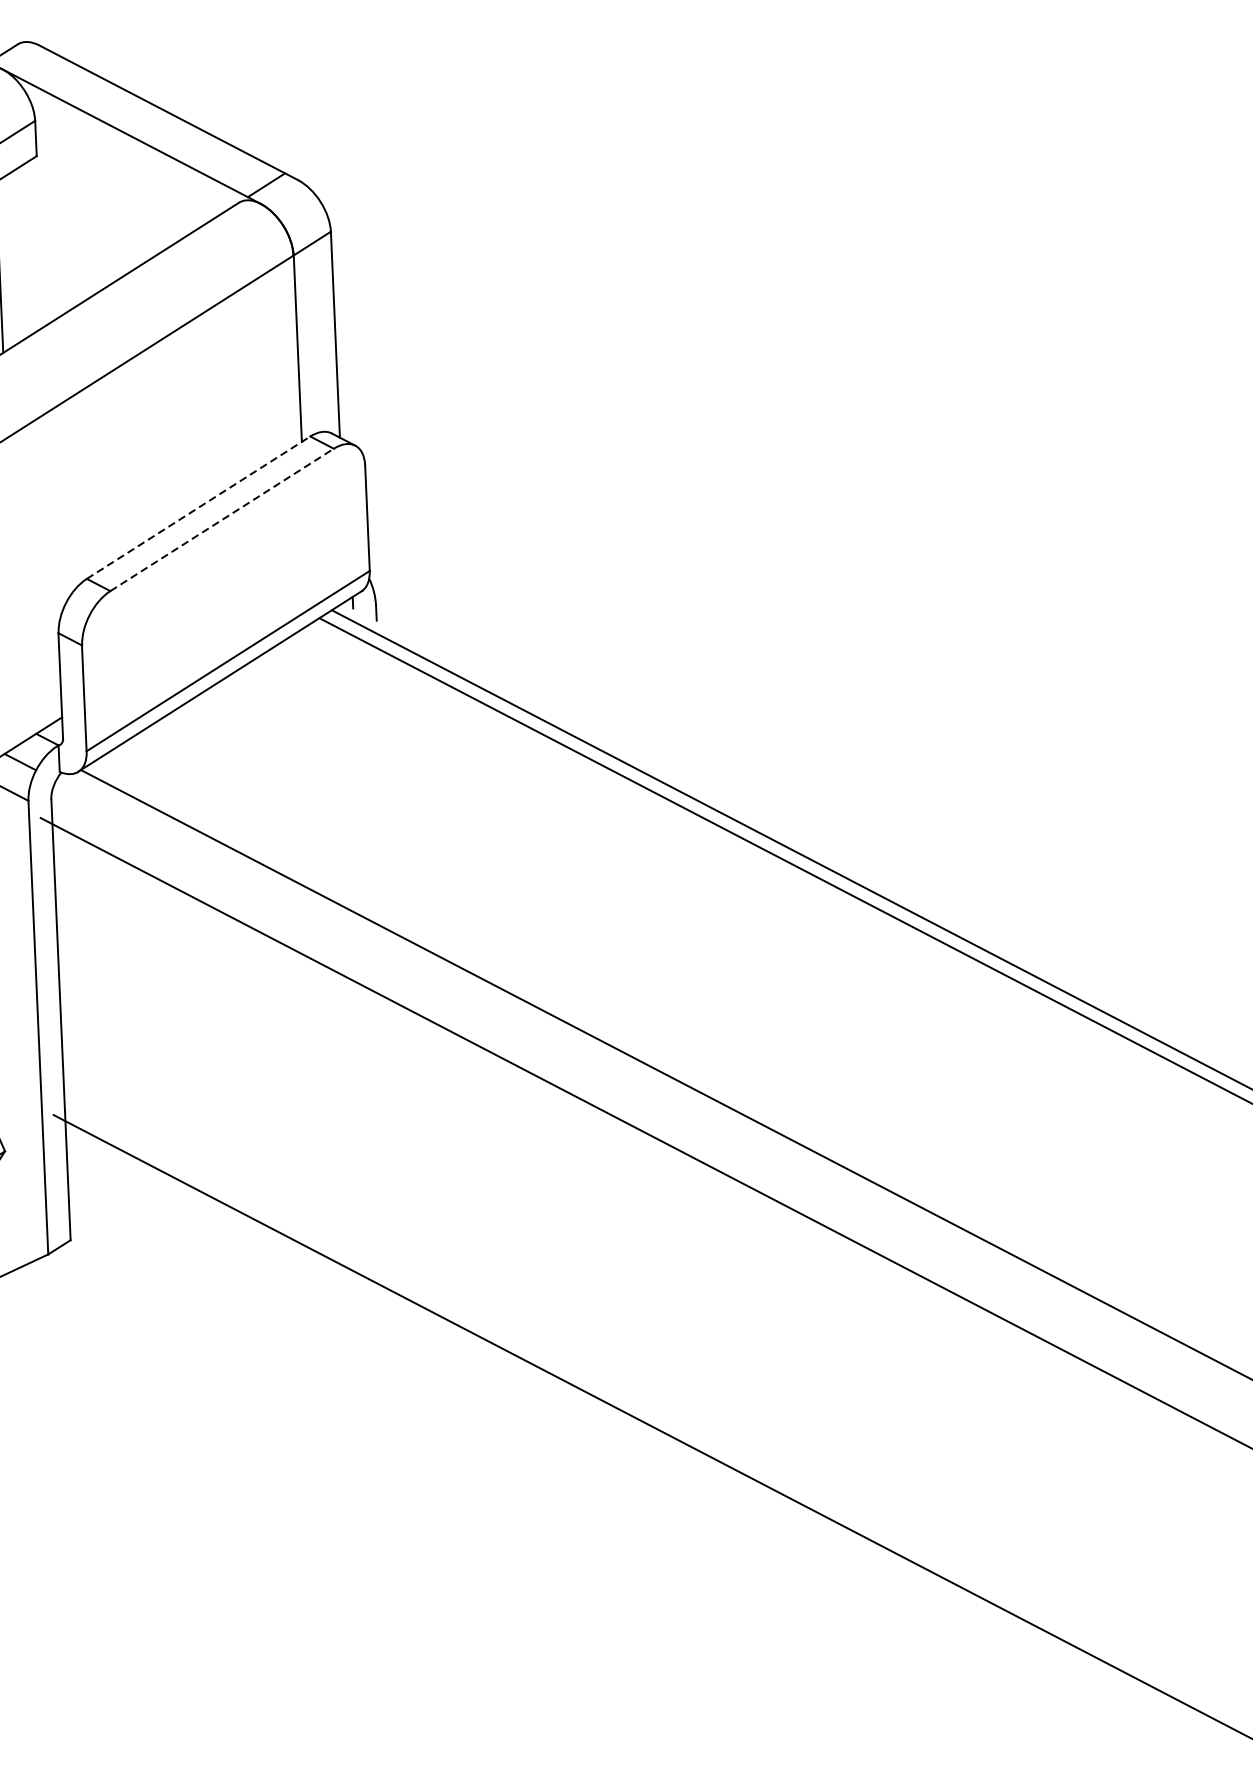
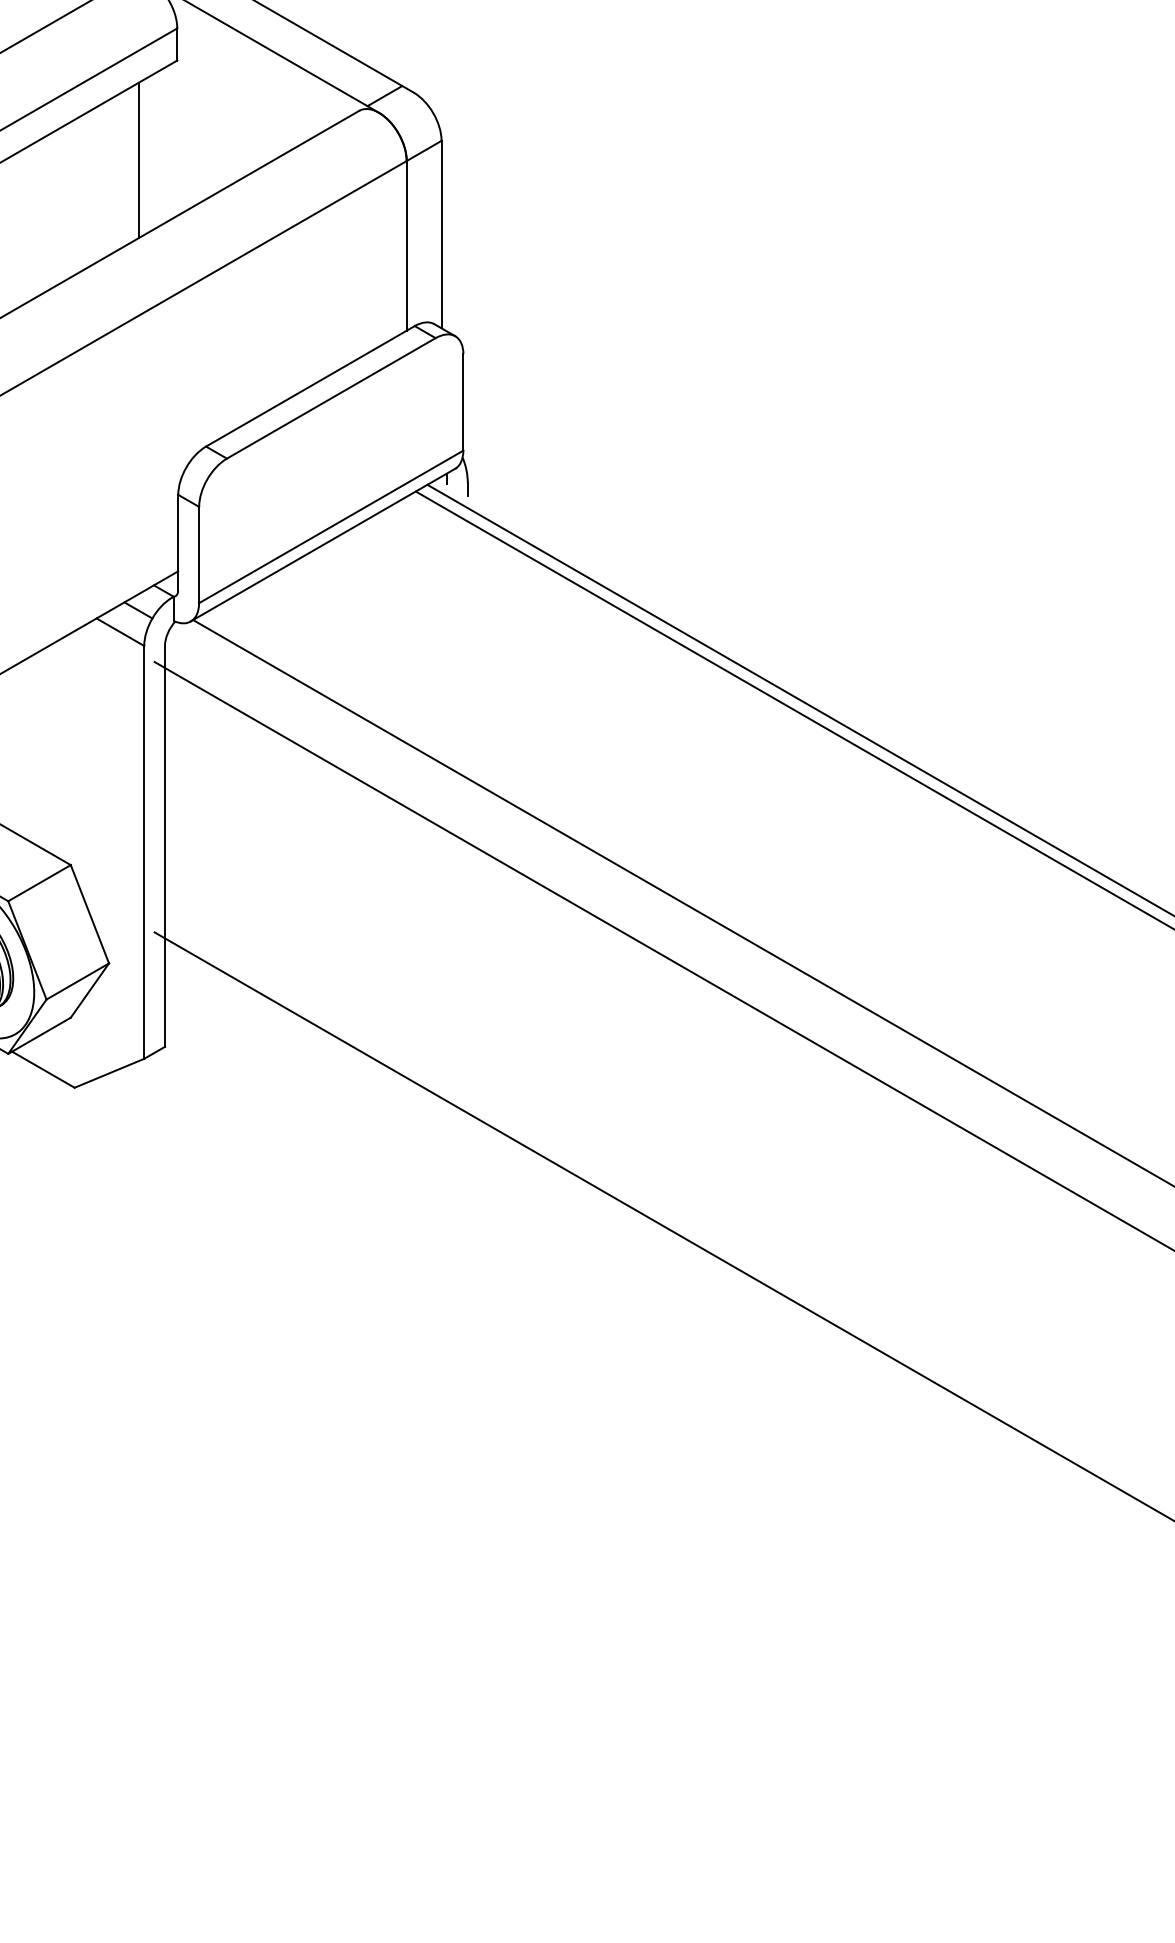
line: (198, 507) -> (310, 386), dashed -> solid
line: (222, 520) -> (331, 398), dashed -> solid

